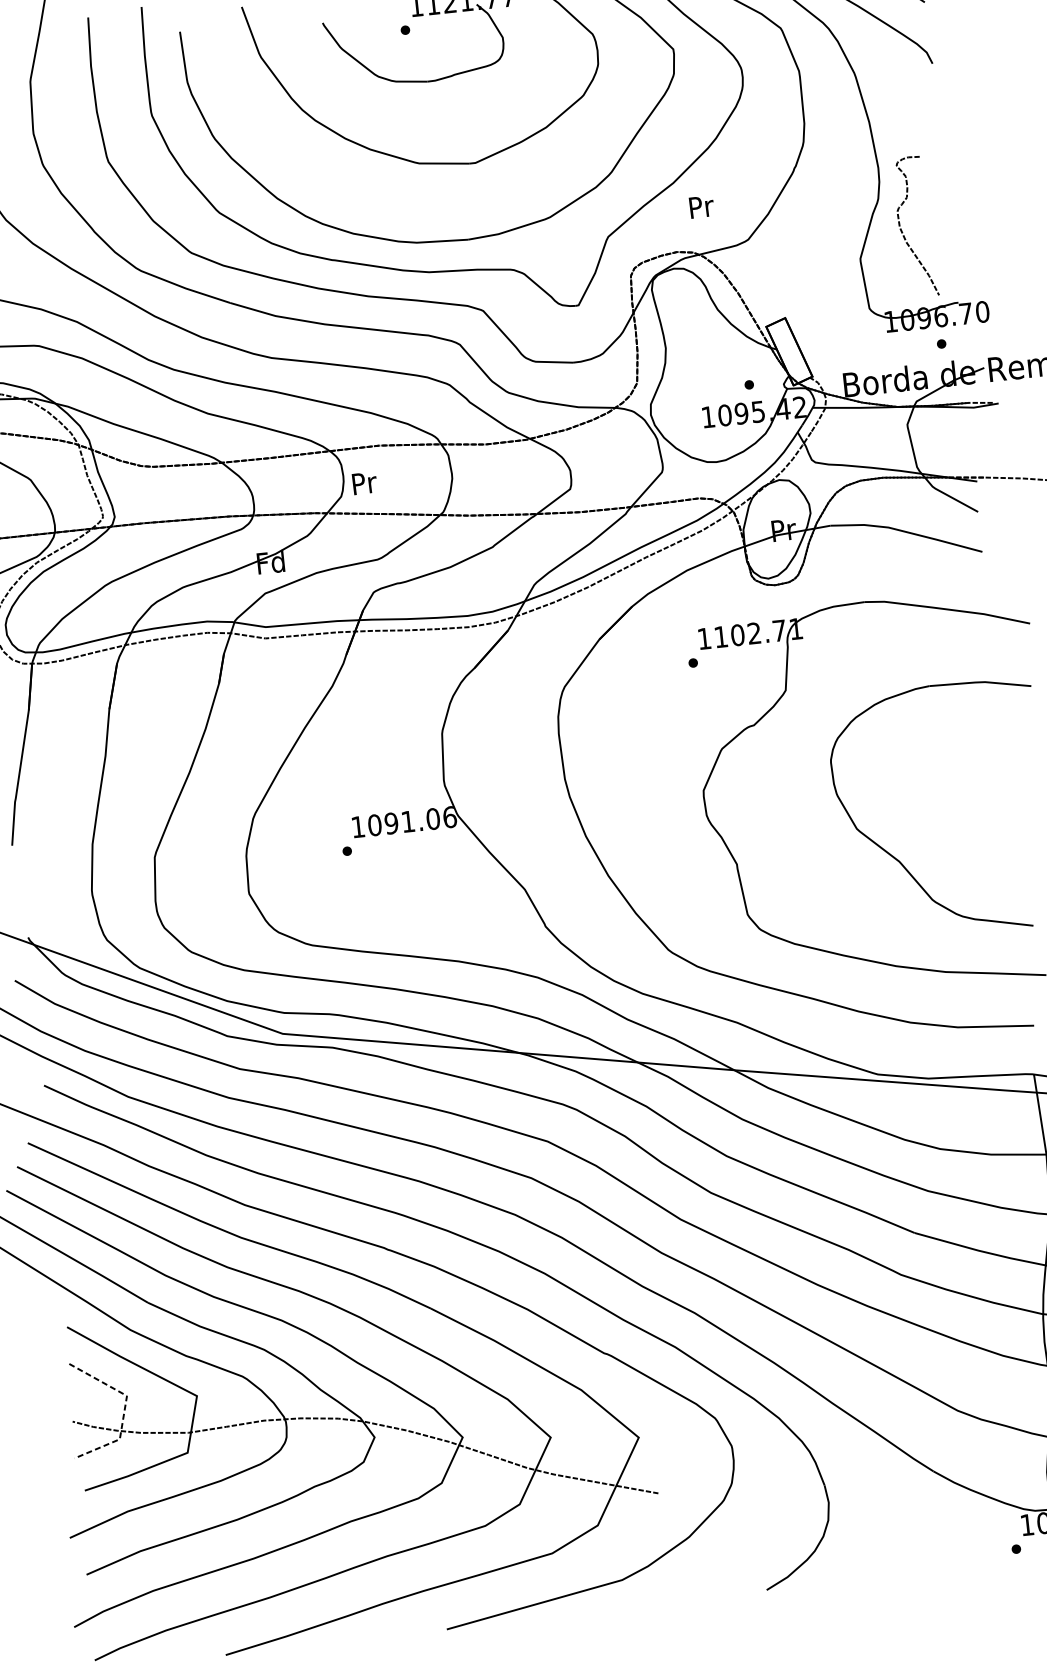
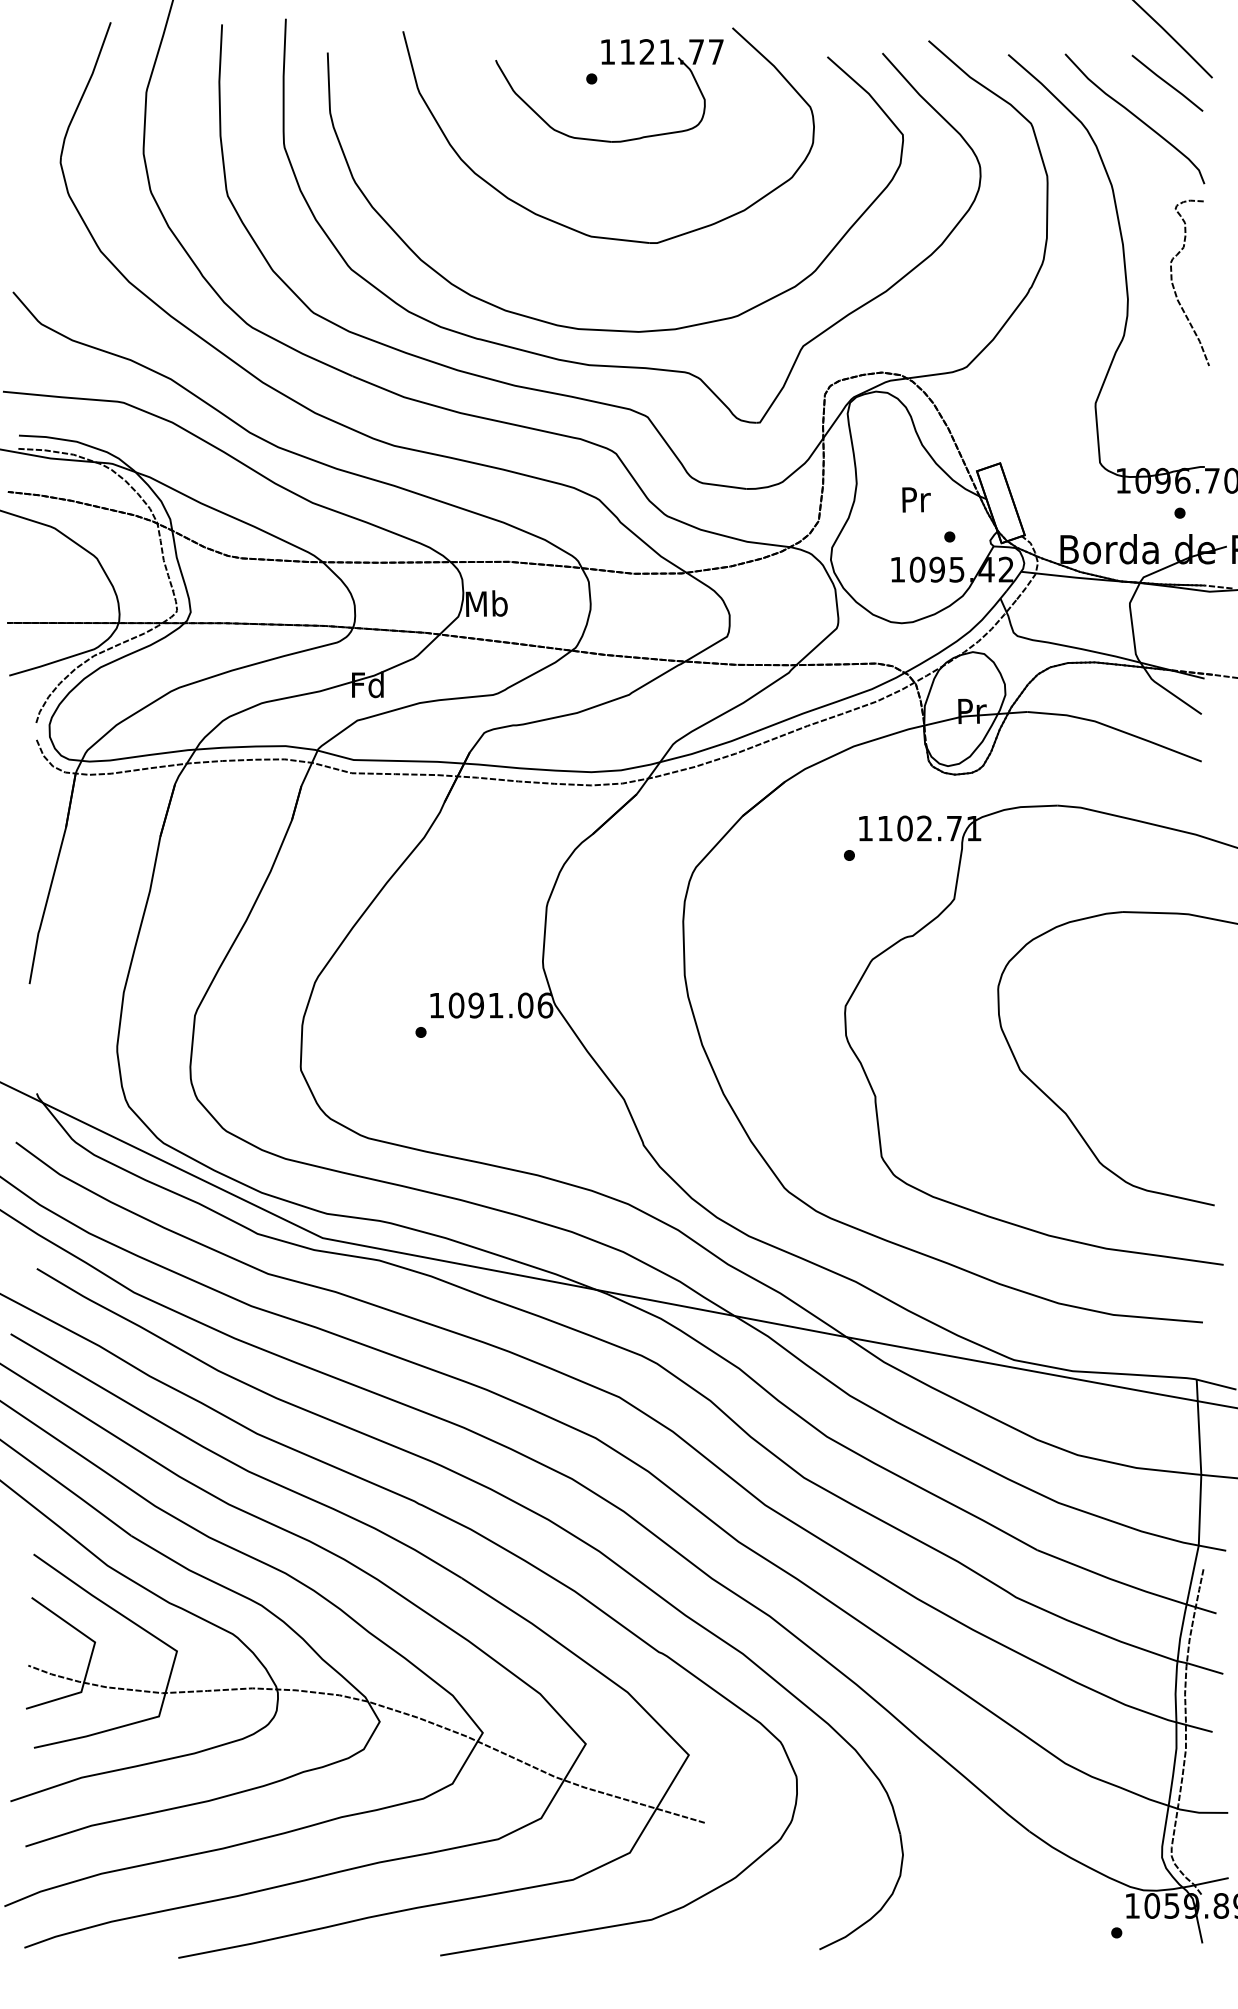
text: (701, 206) -> (916, 499), moved
curve: (902, 231) -> (1174, 286), moved
text: (363, 482) -> (486, 603), Pr -> Mb
line: (124, 1409) -> (90, 1657), dashed -> solid

